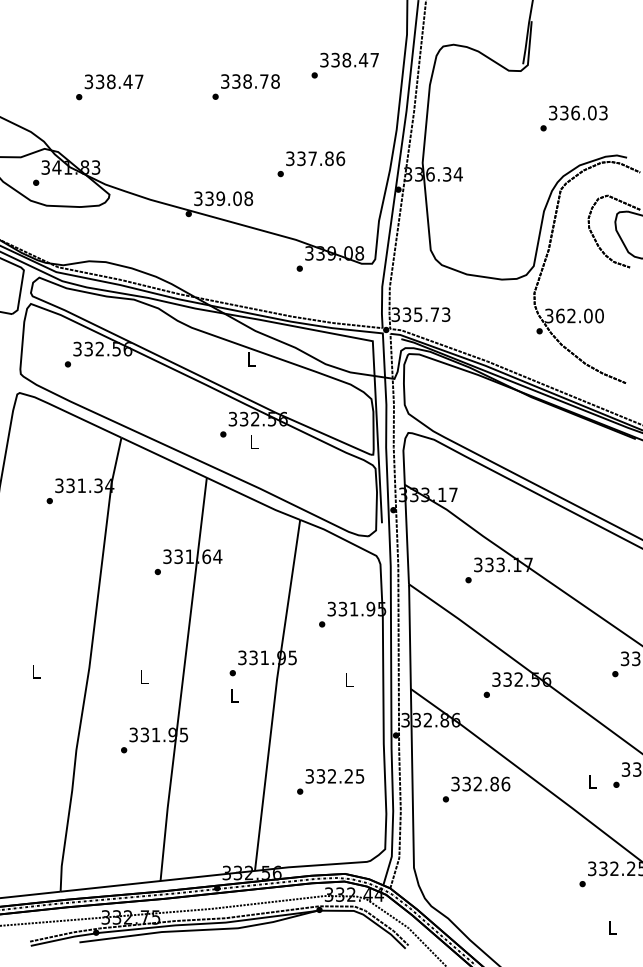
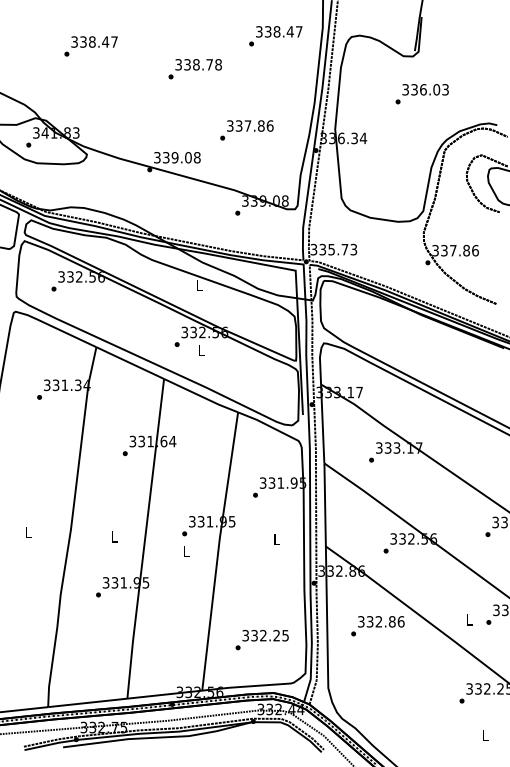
text: (344, 66) -> (275, 36), moved
text: (108, 87) -> (90, 46), moved
text: (573, 118) -> (421, 94), moved
text: (579, 315) -> (459, 250), 362.00 -> 337.86
text: (329, 782) -> (261, 640), moved

